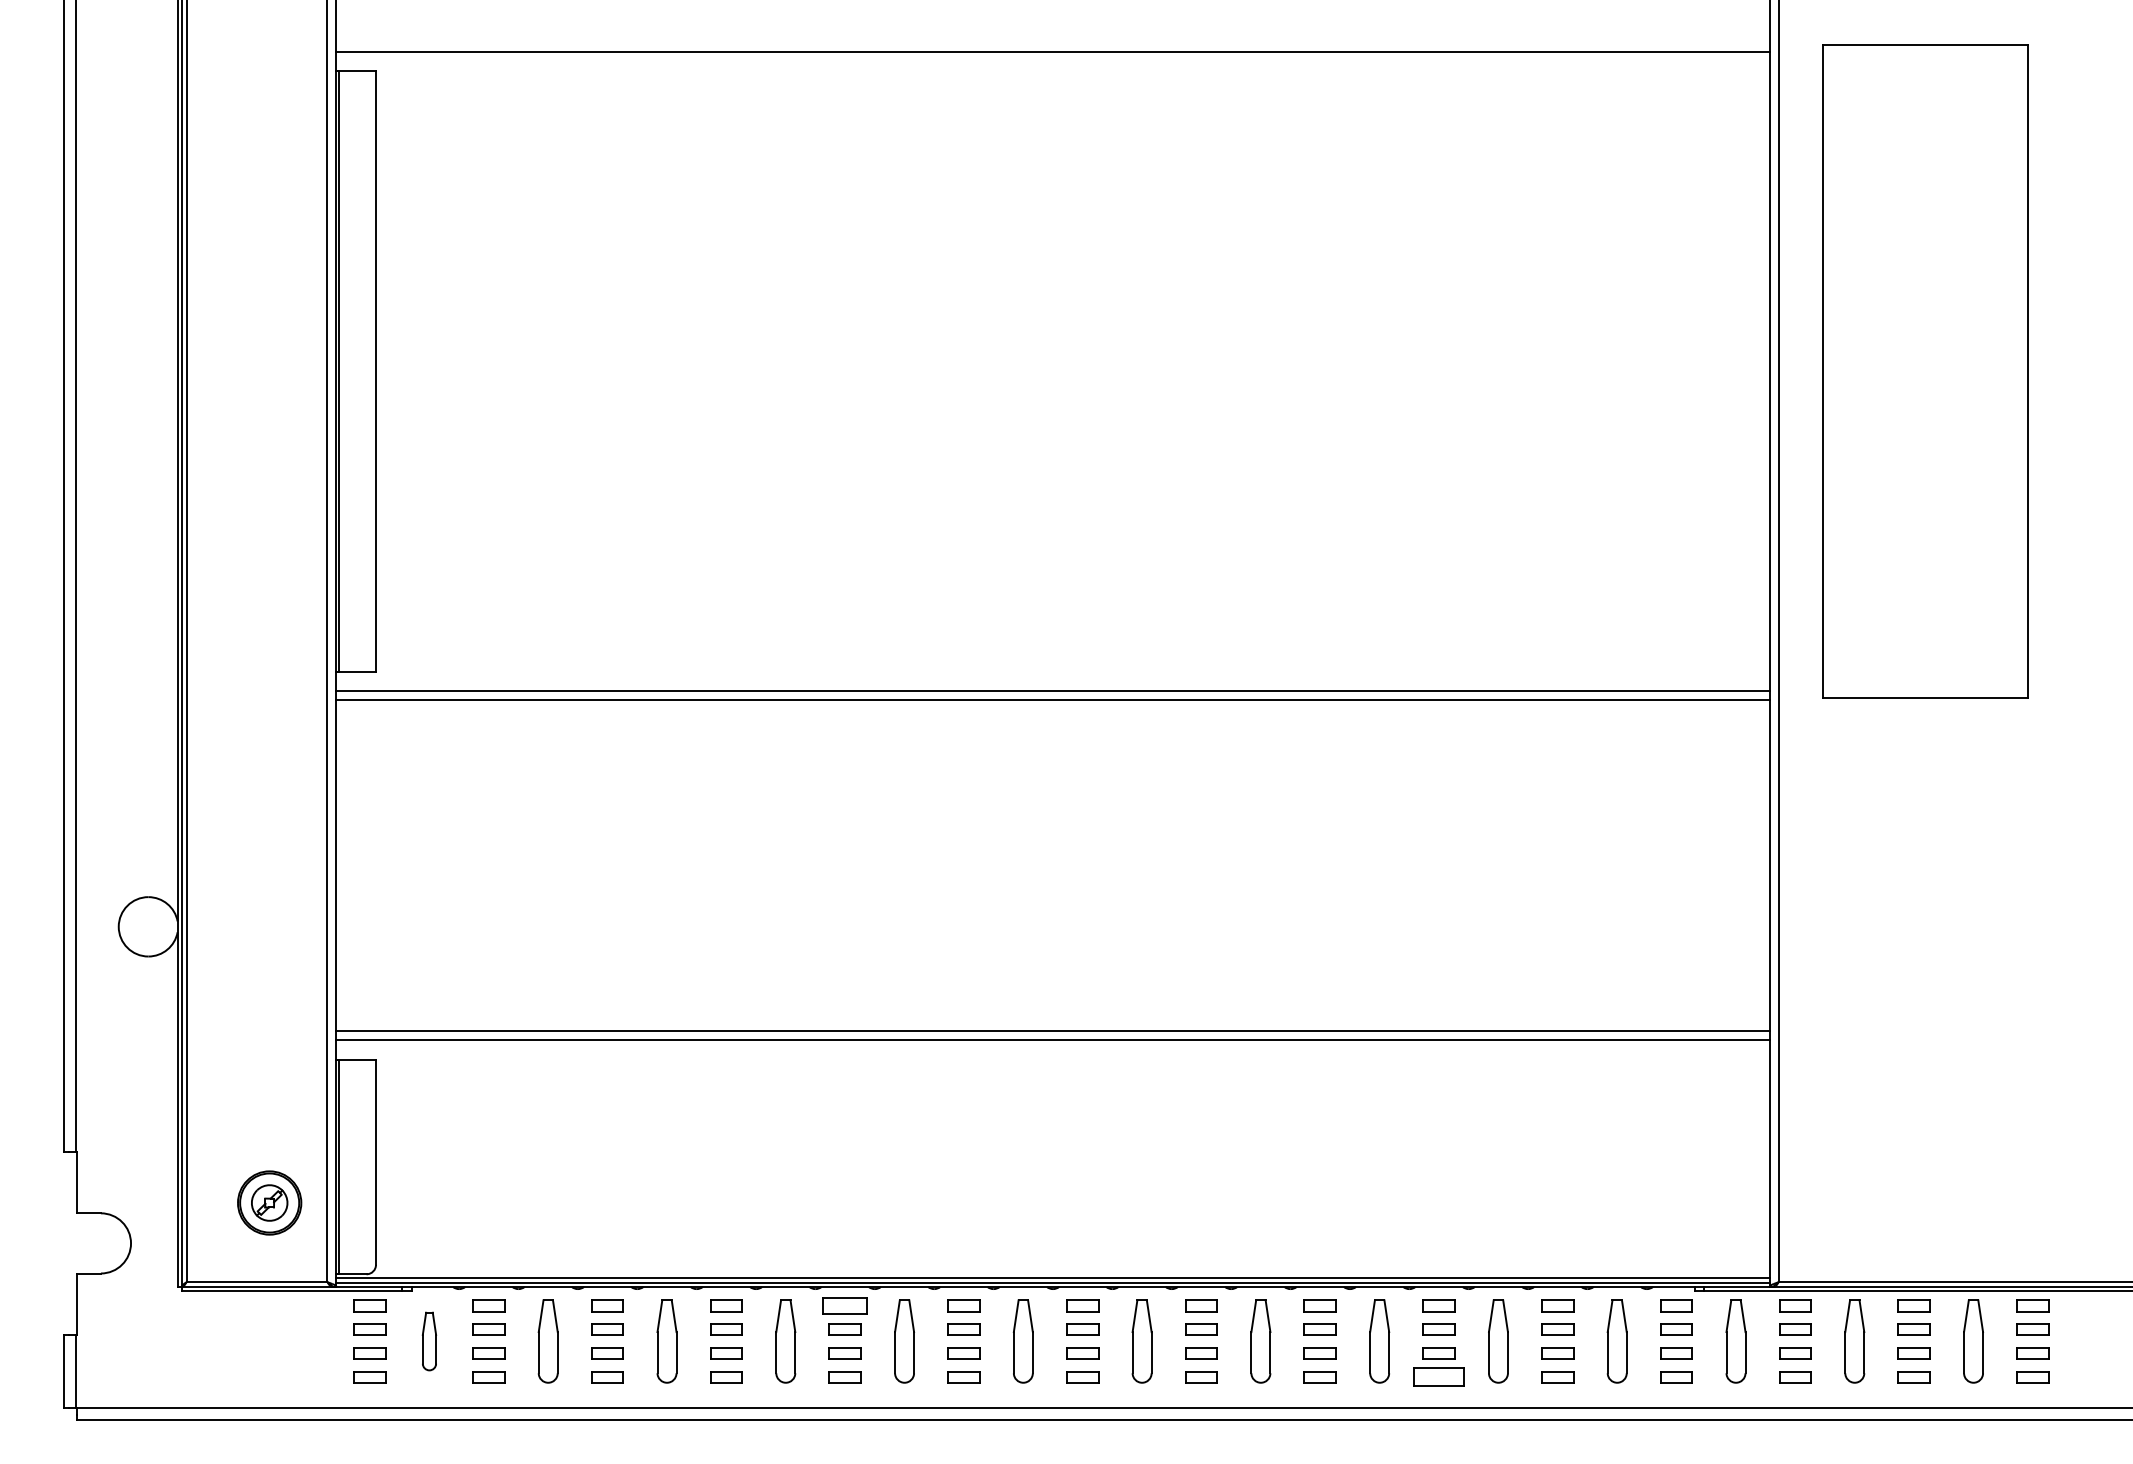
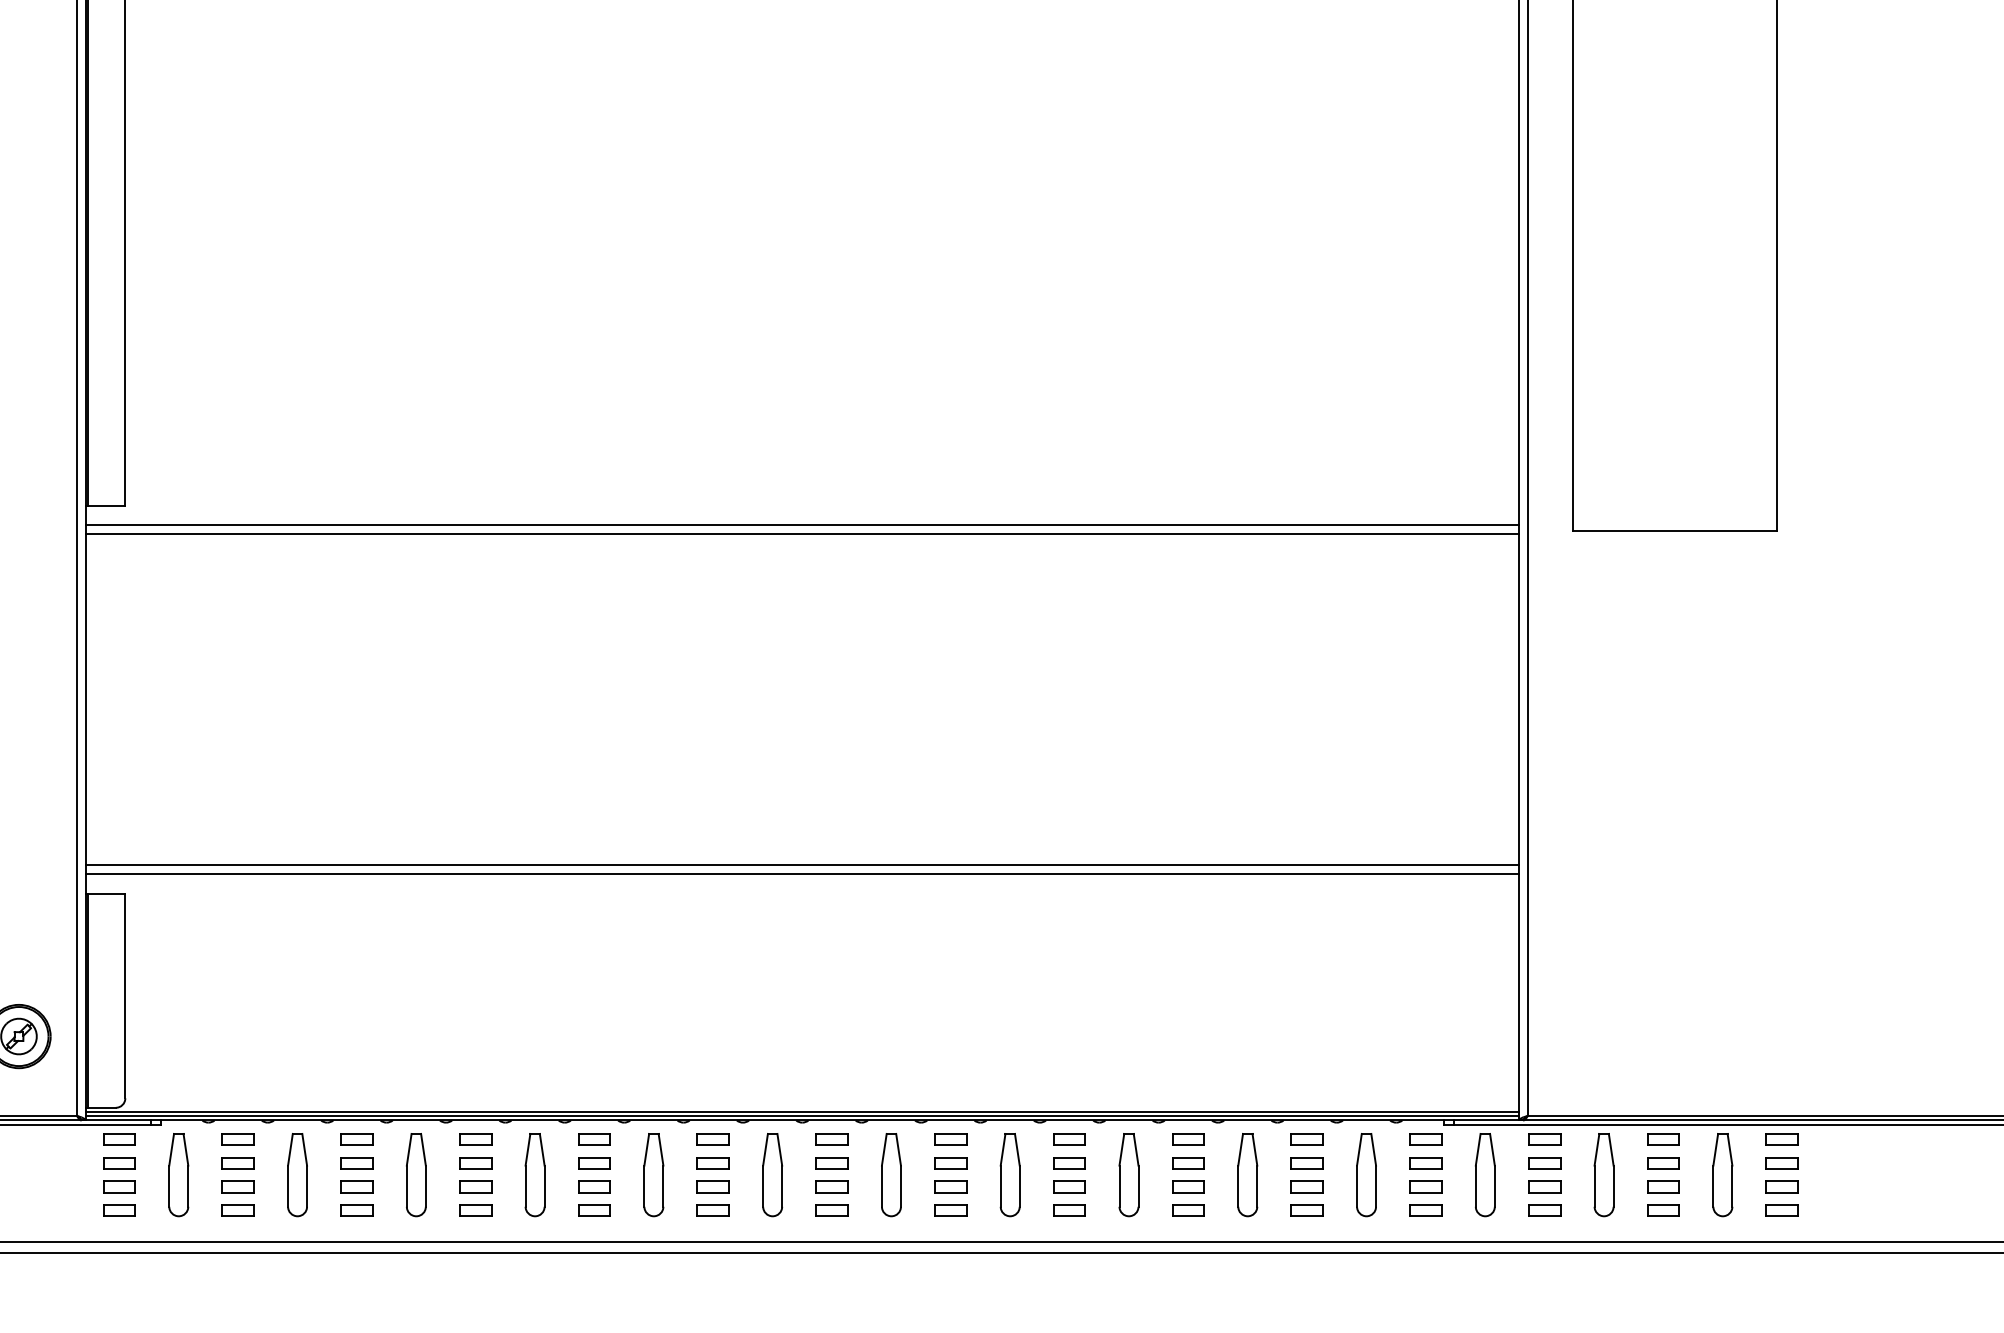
part: (844, 1305) -> (593, 1139), size x0.71
part: (429, 1341) -> (178, 1175), size x1.43
part: (1438, 1377) -> (1187, 1211), size x0.62

